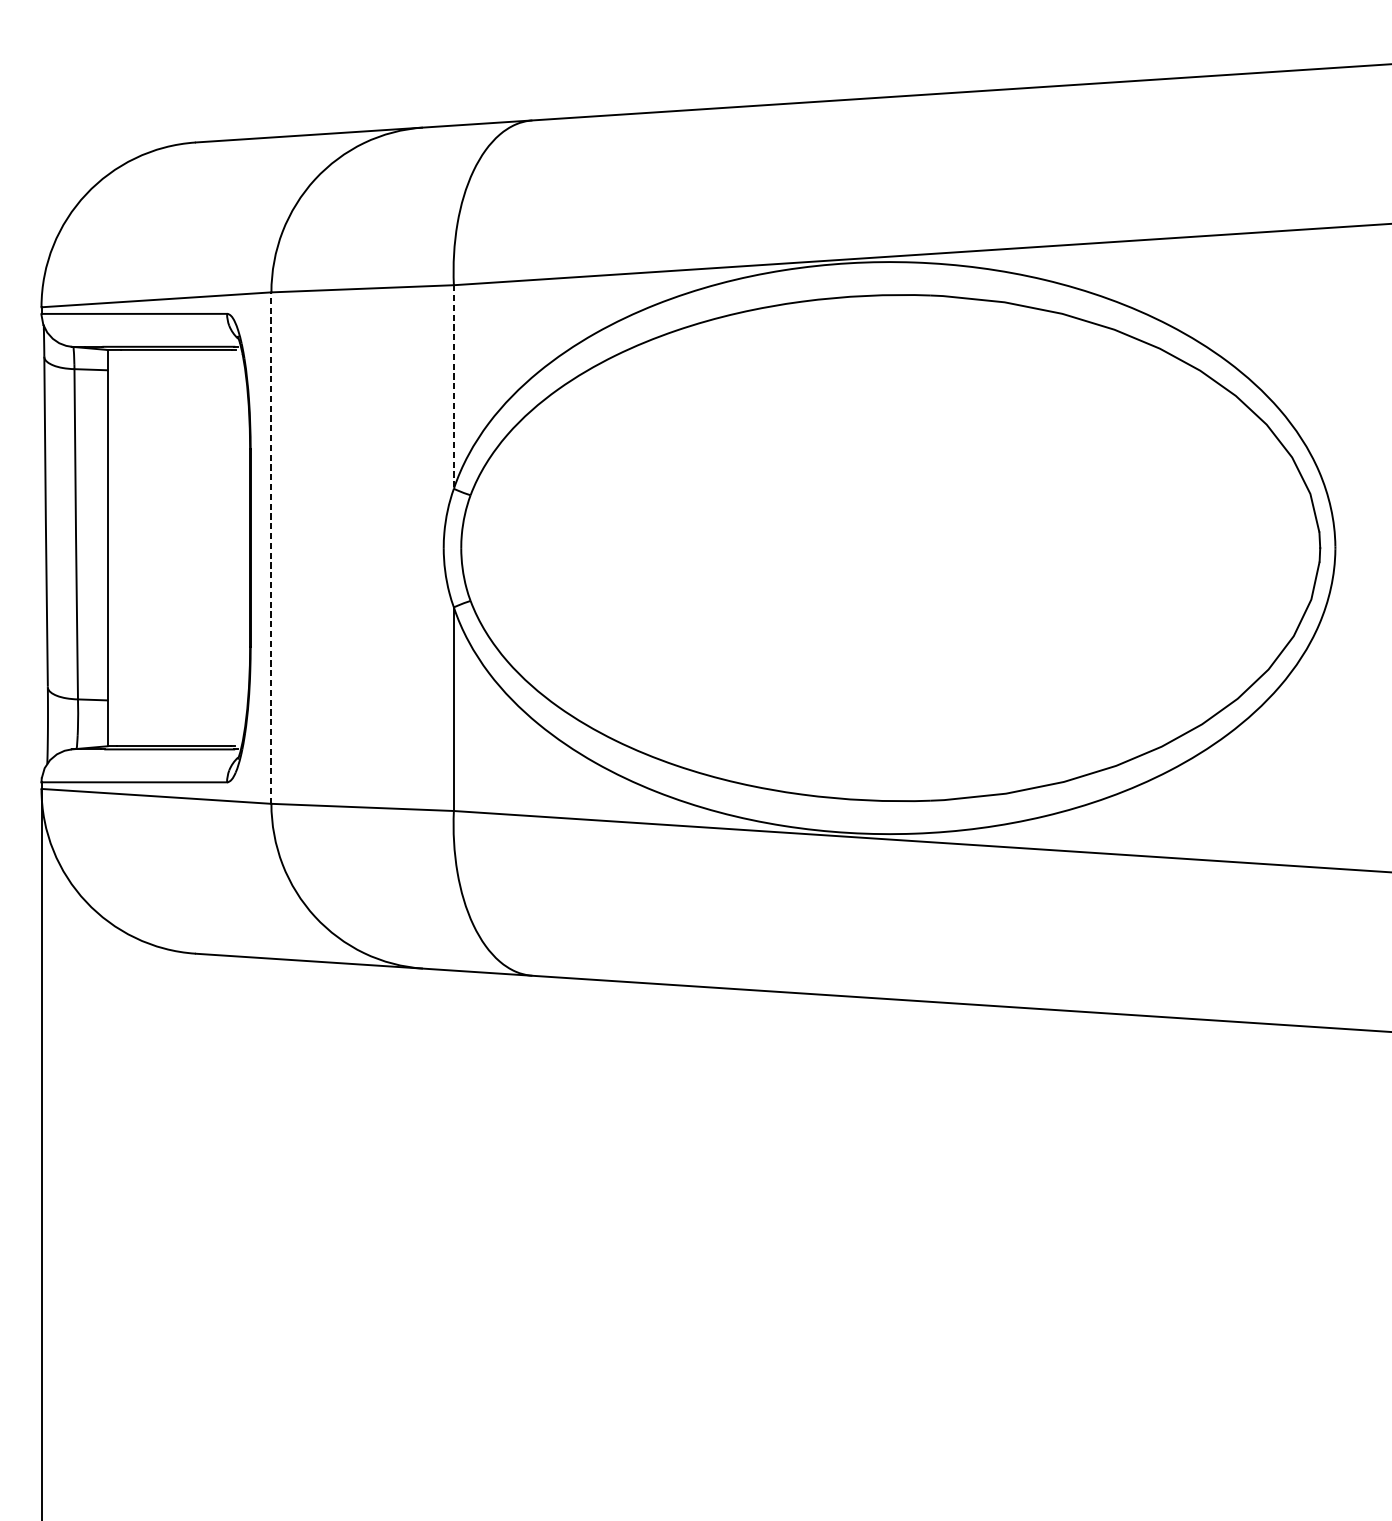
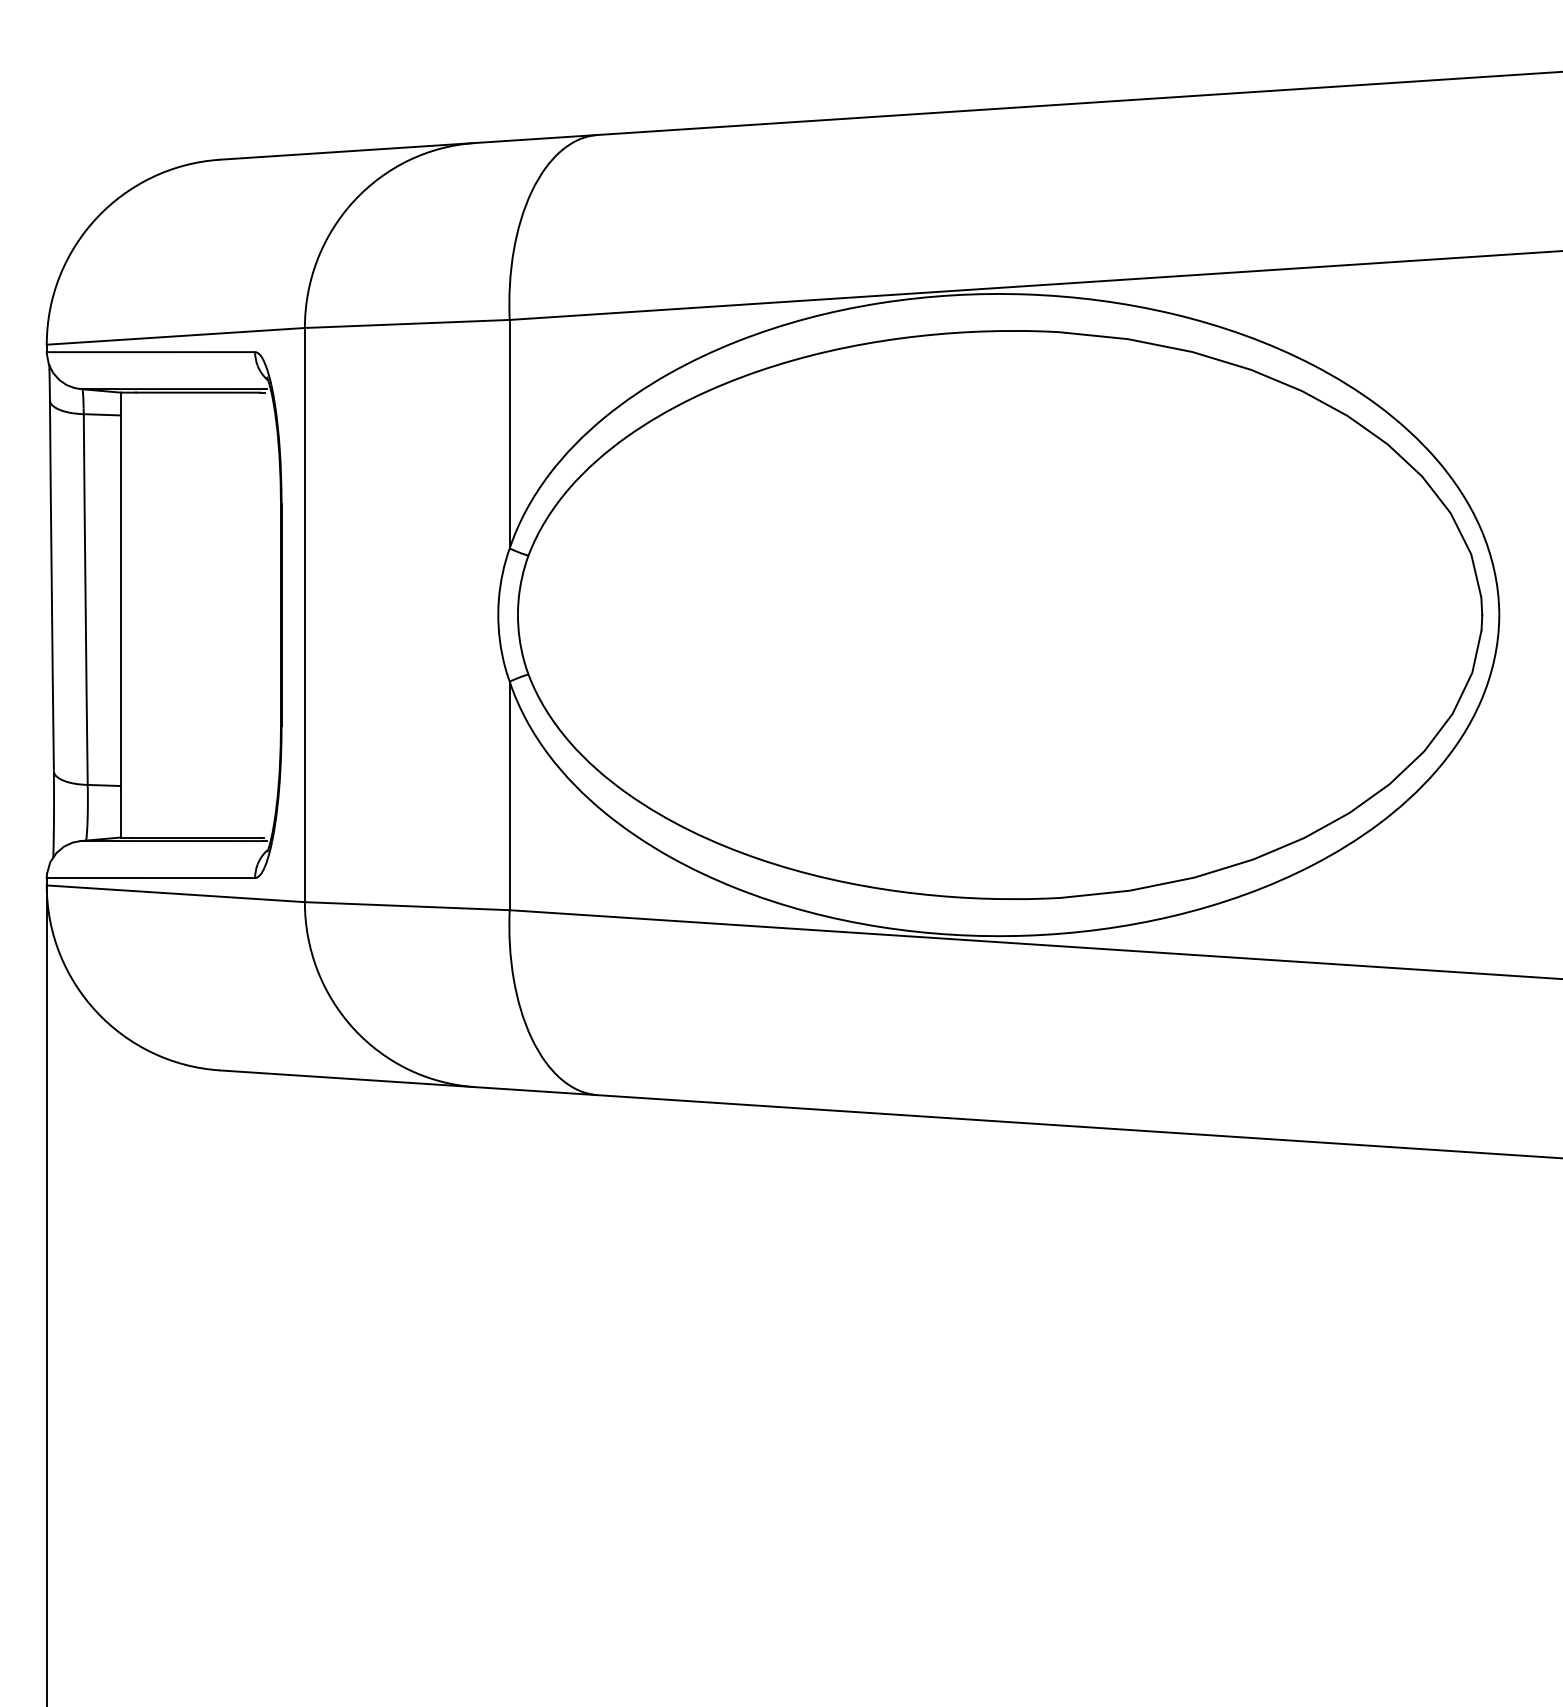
line: (453, 387) -> (509, 434), dashed -> solid
line: (271, 547) -> (304, 614), dashed -> solid

